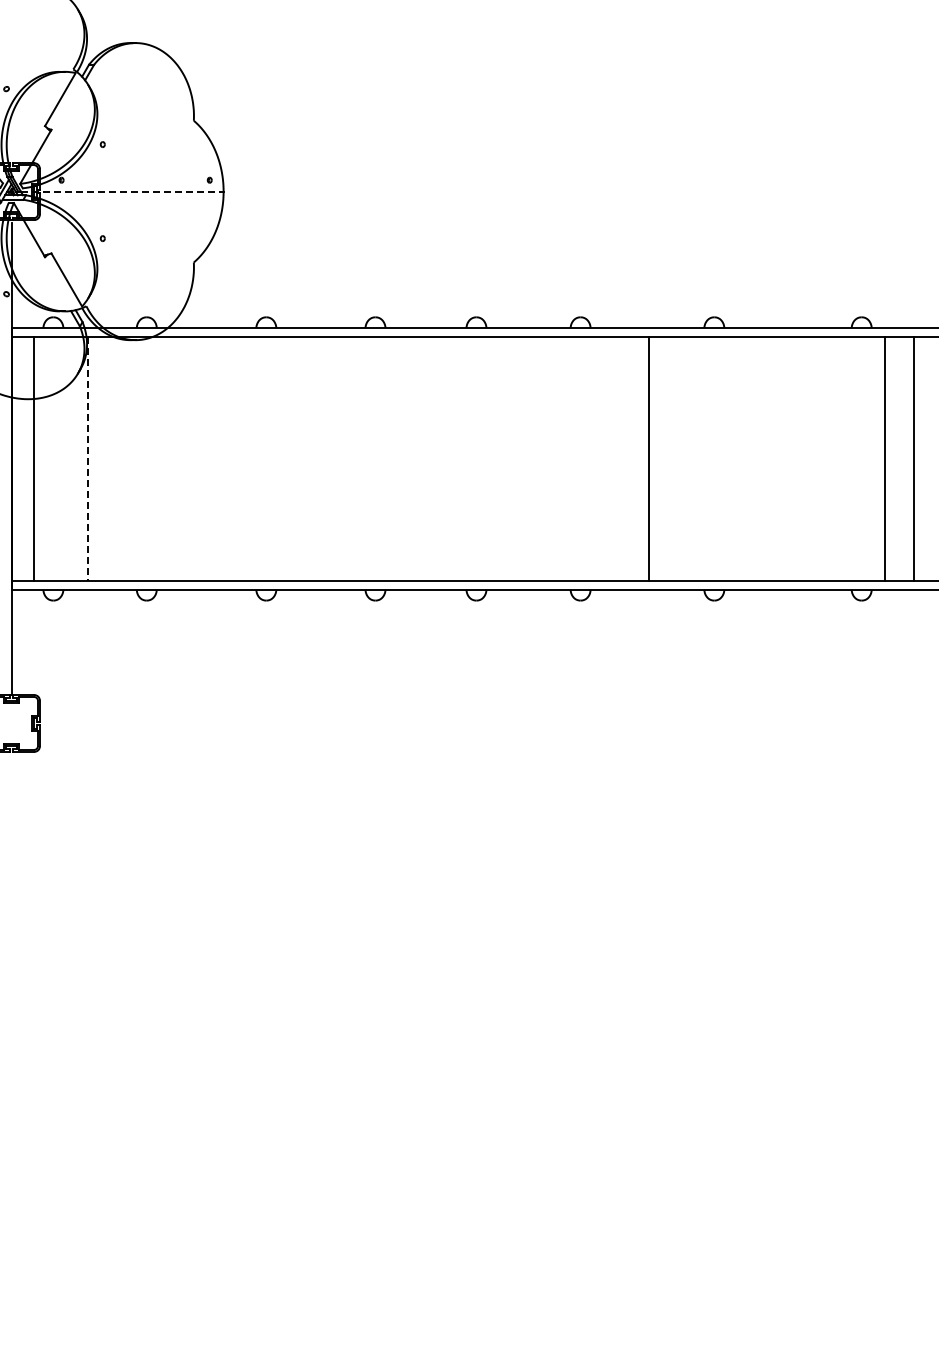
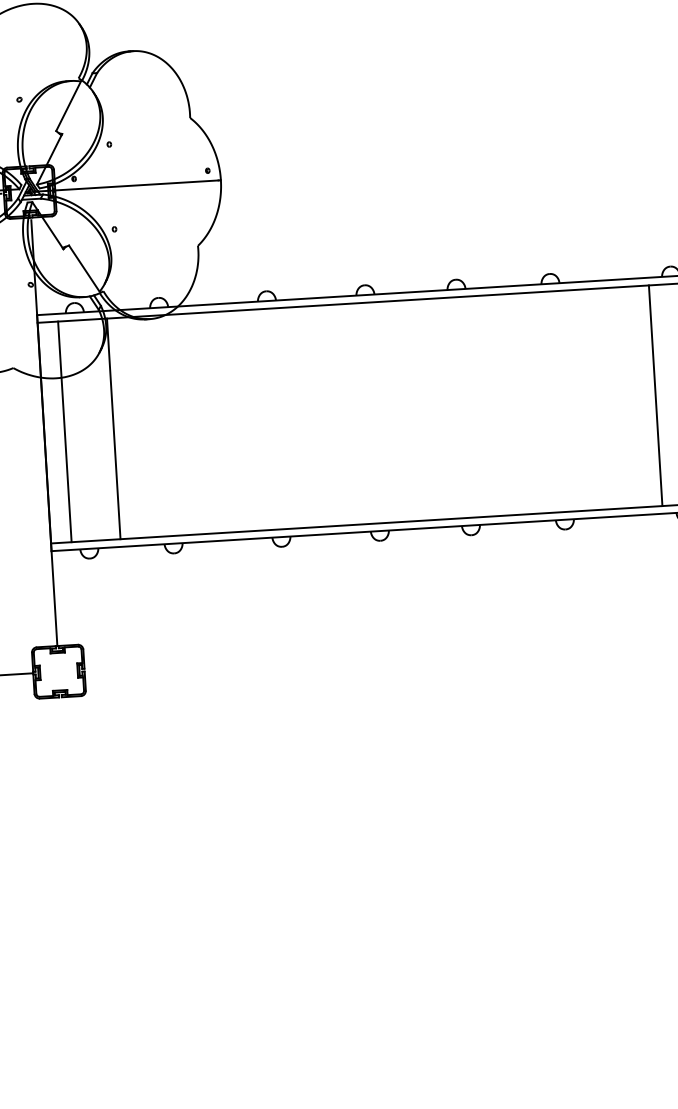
line: (121, 191) -> (128, 185), dashed -> solid
line: (649, 458) -> (655, 395), moved
line: (88, 459) -> (113, 429), dashed -> solid

